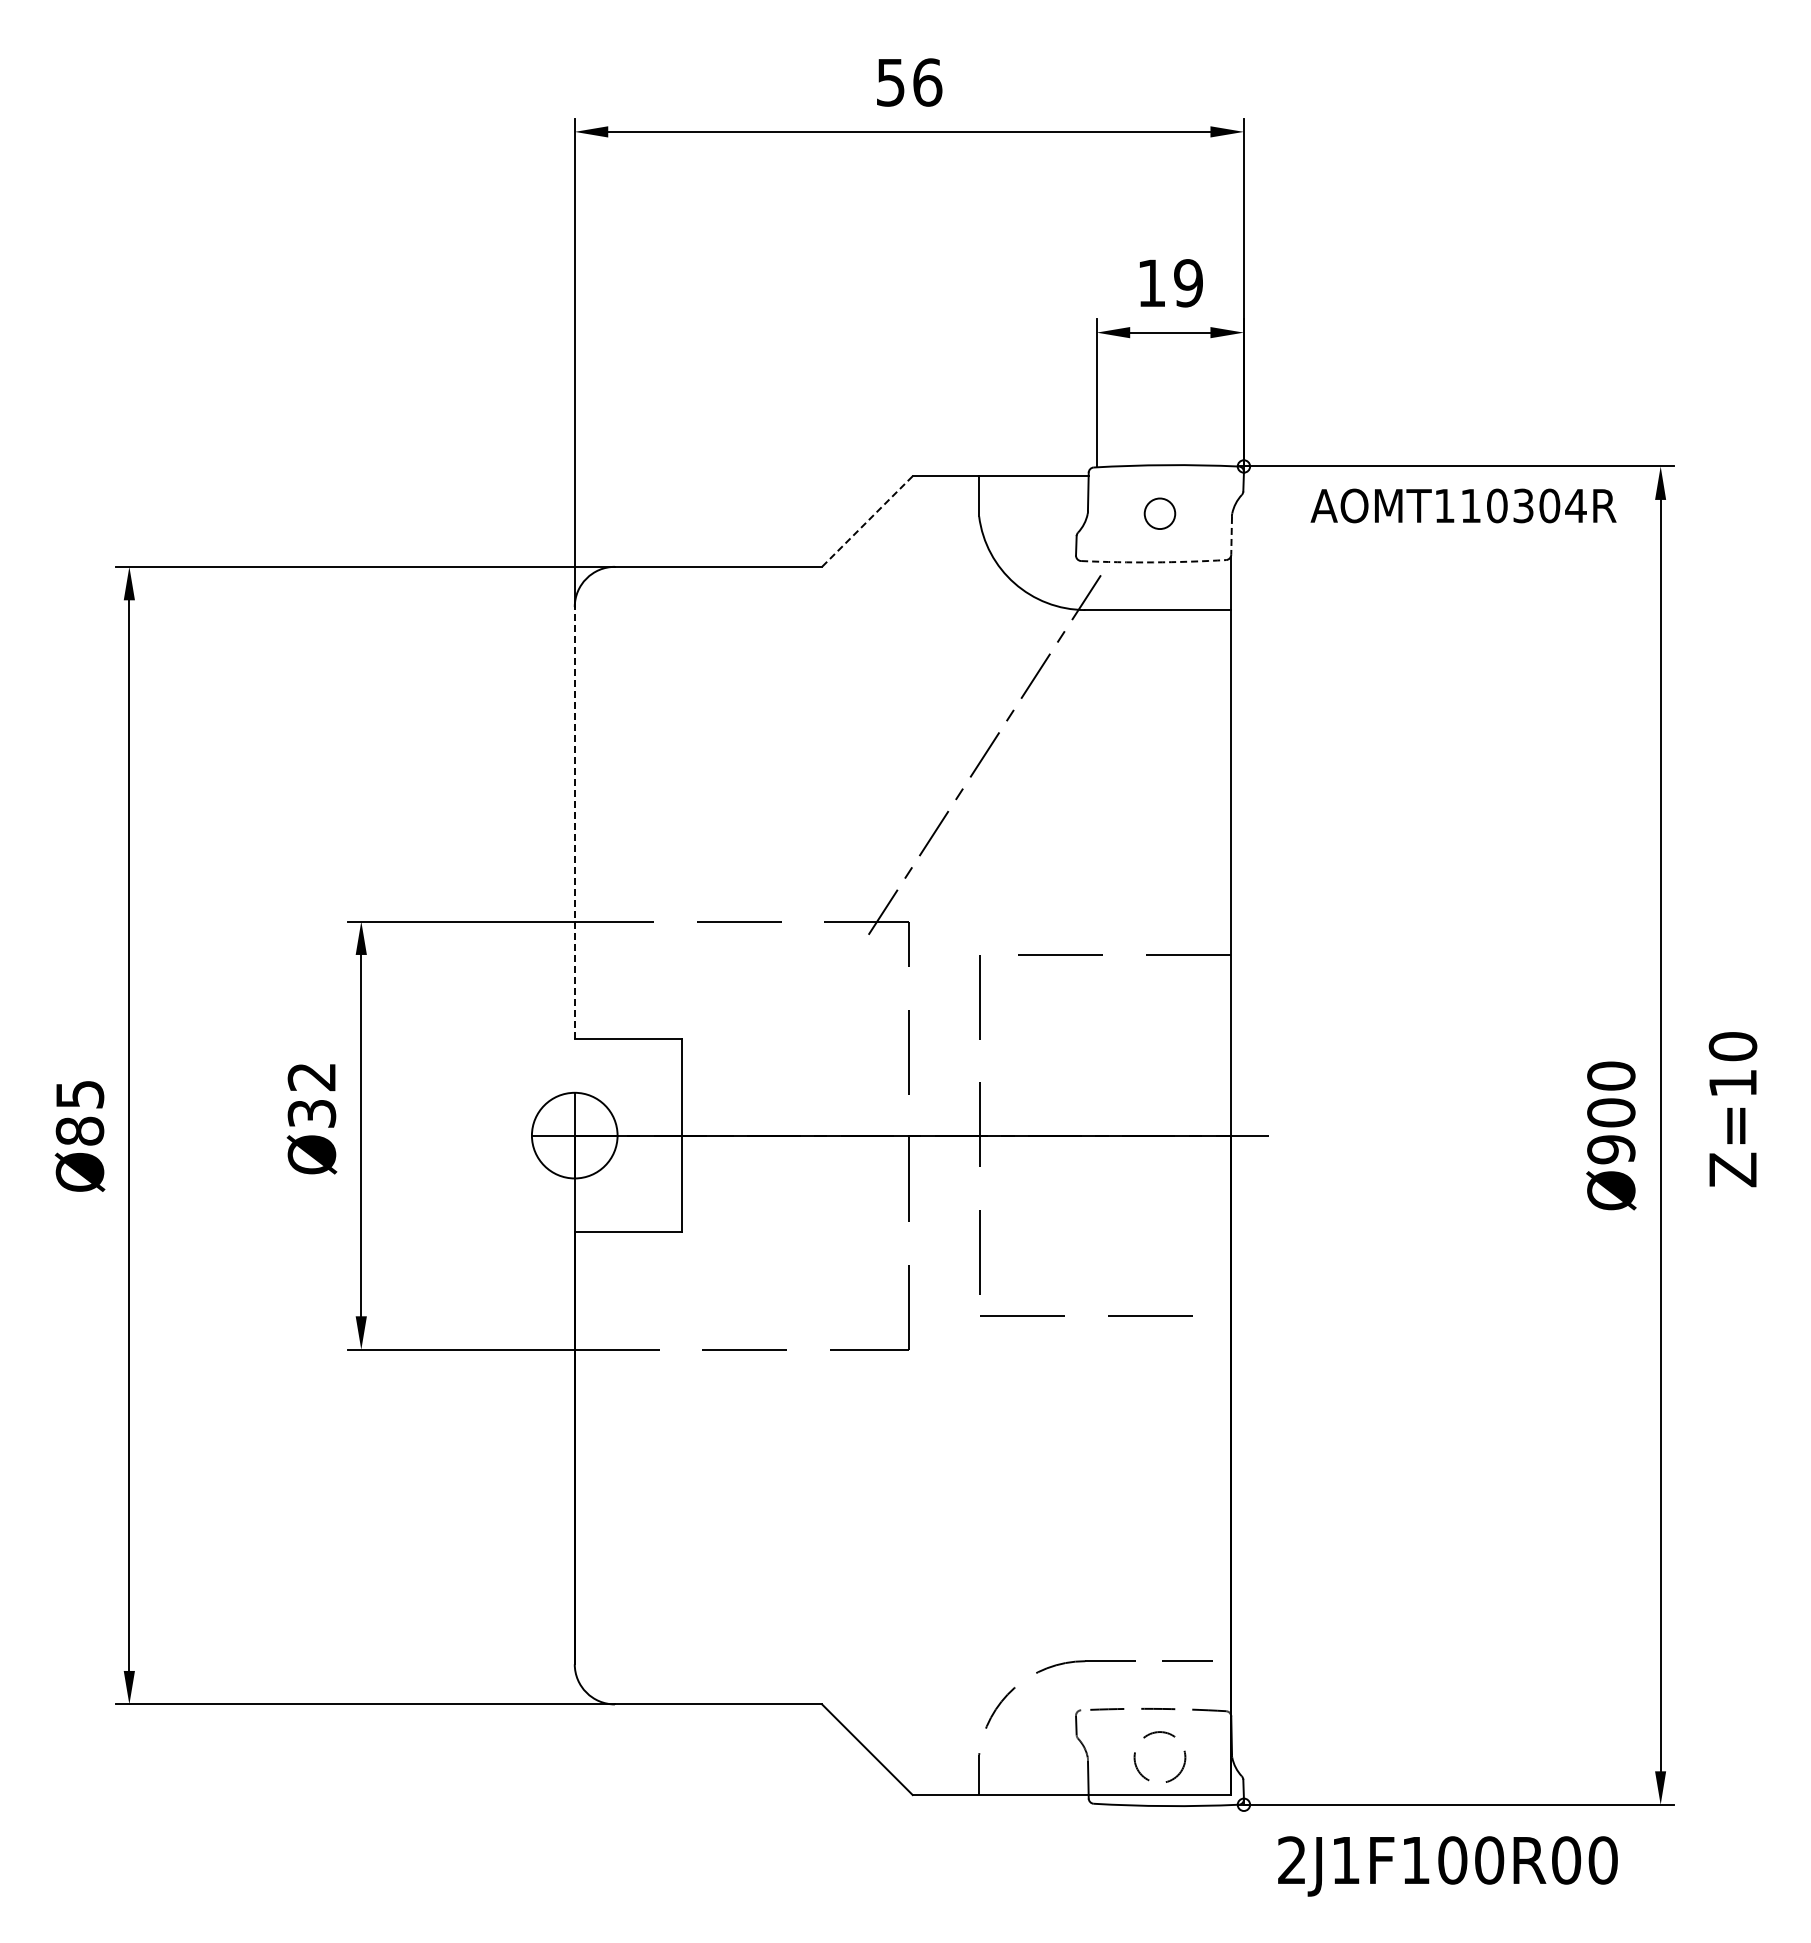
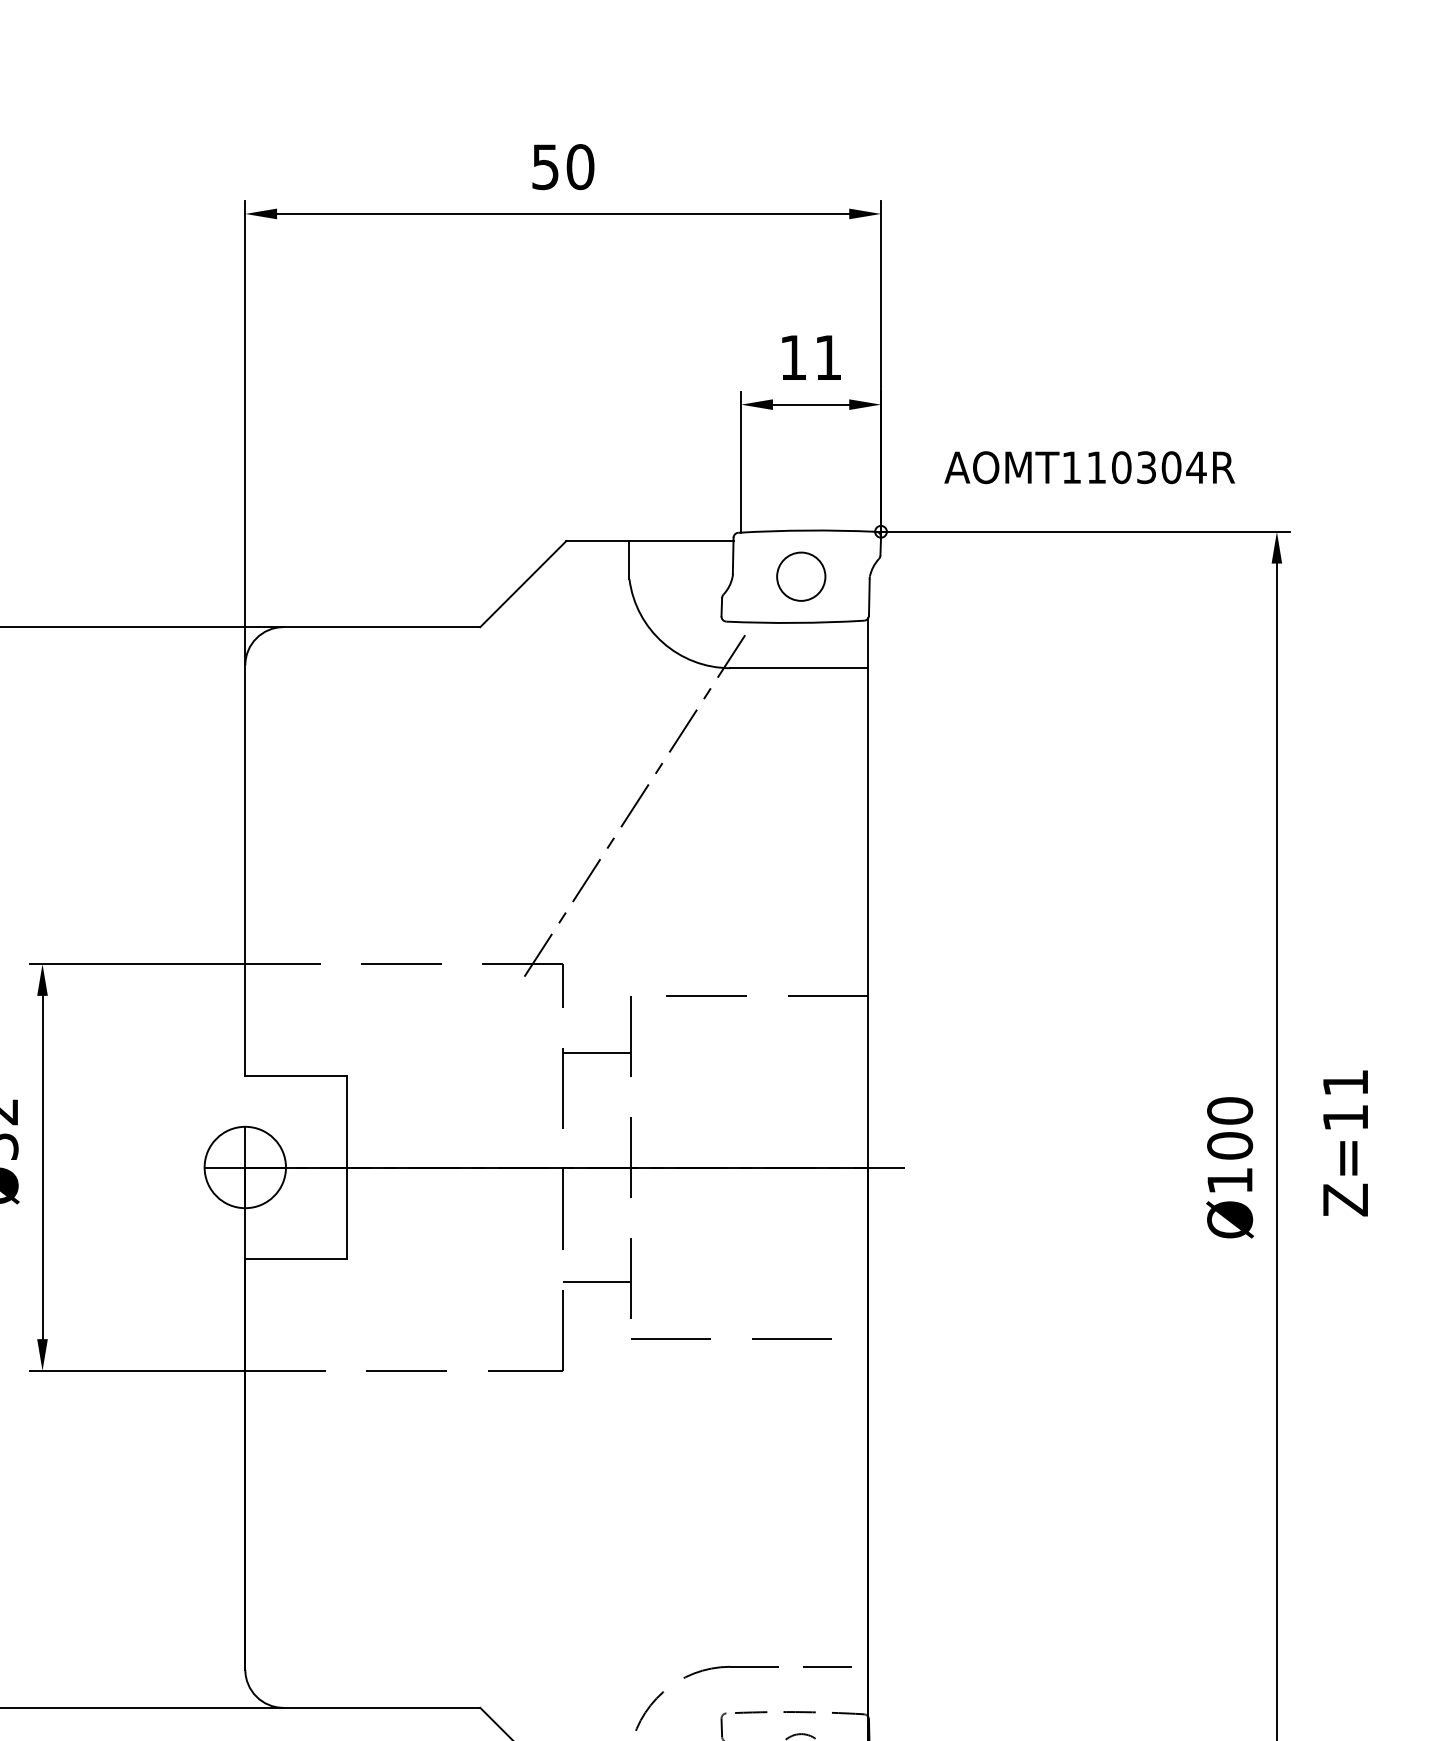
text: (927, 82) -> (580, 167), 56 -> 50
text: (1188, 283) -> (828, 357), 19 -> 11
text: (1463, 505) -> (1089, 467), moved
circle: (1159, 513) -> (800, 576), size x1.67
line: (867, 521) -> (523, 584), dashed -> solid
line: (1231, 535) -> (869, 597), dashed -> solid
arc: (1153, 562) -> (795, 623), dashed -> solid
line: (574, 822) -> (245, 870), dashed -> solid
line: (944, 1015) -> (596, 1053), added
text: (1732, 1046) -> (1345, 1082), Z=10 -> Z=11
text: (1611, 1149) -> (1230, 1180), Ø900 -> Ø100
line: (944, 1256) -> (596, 1282), added

